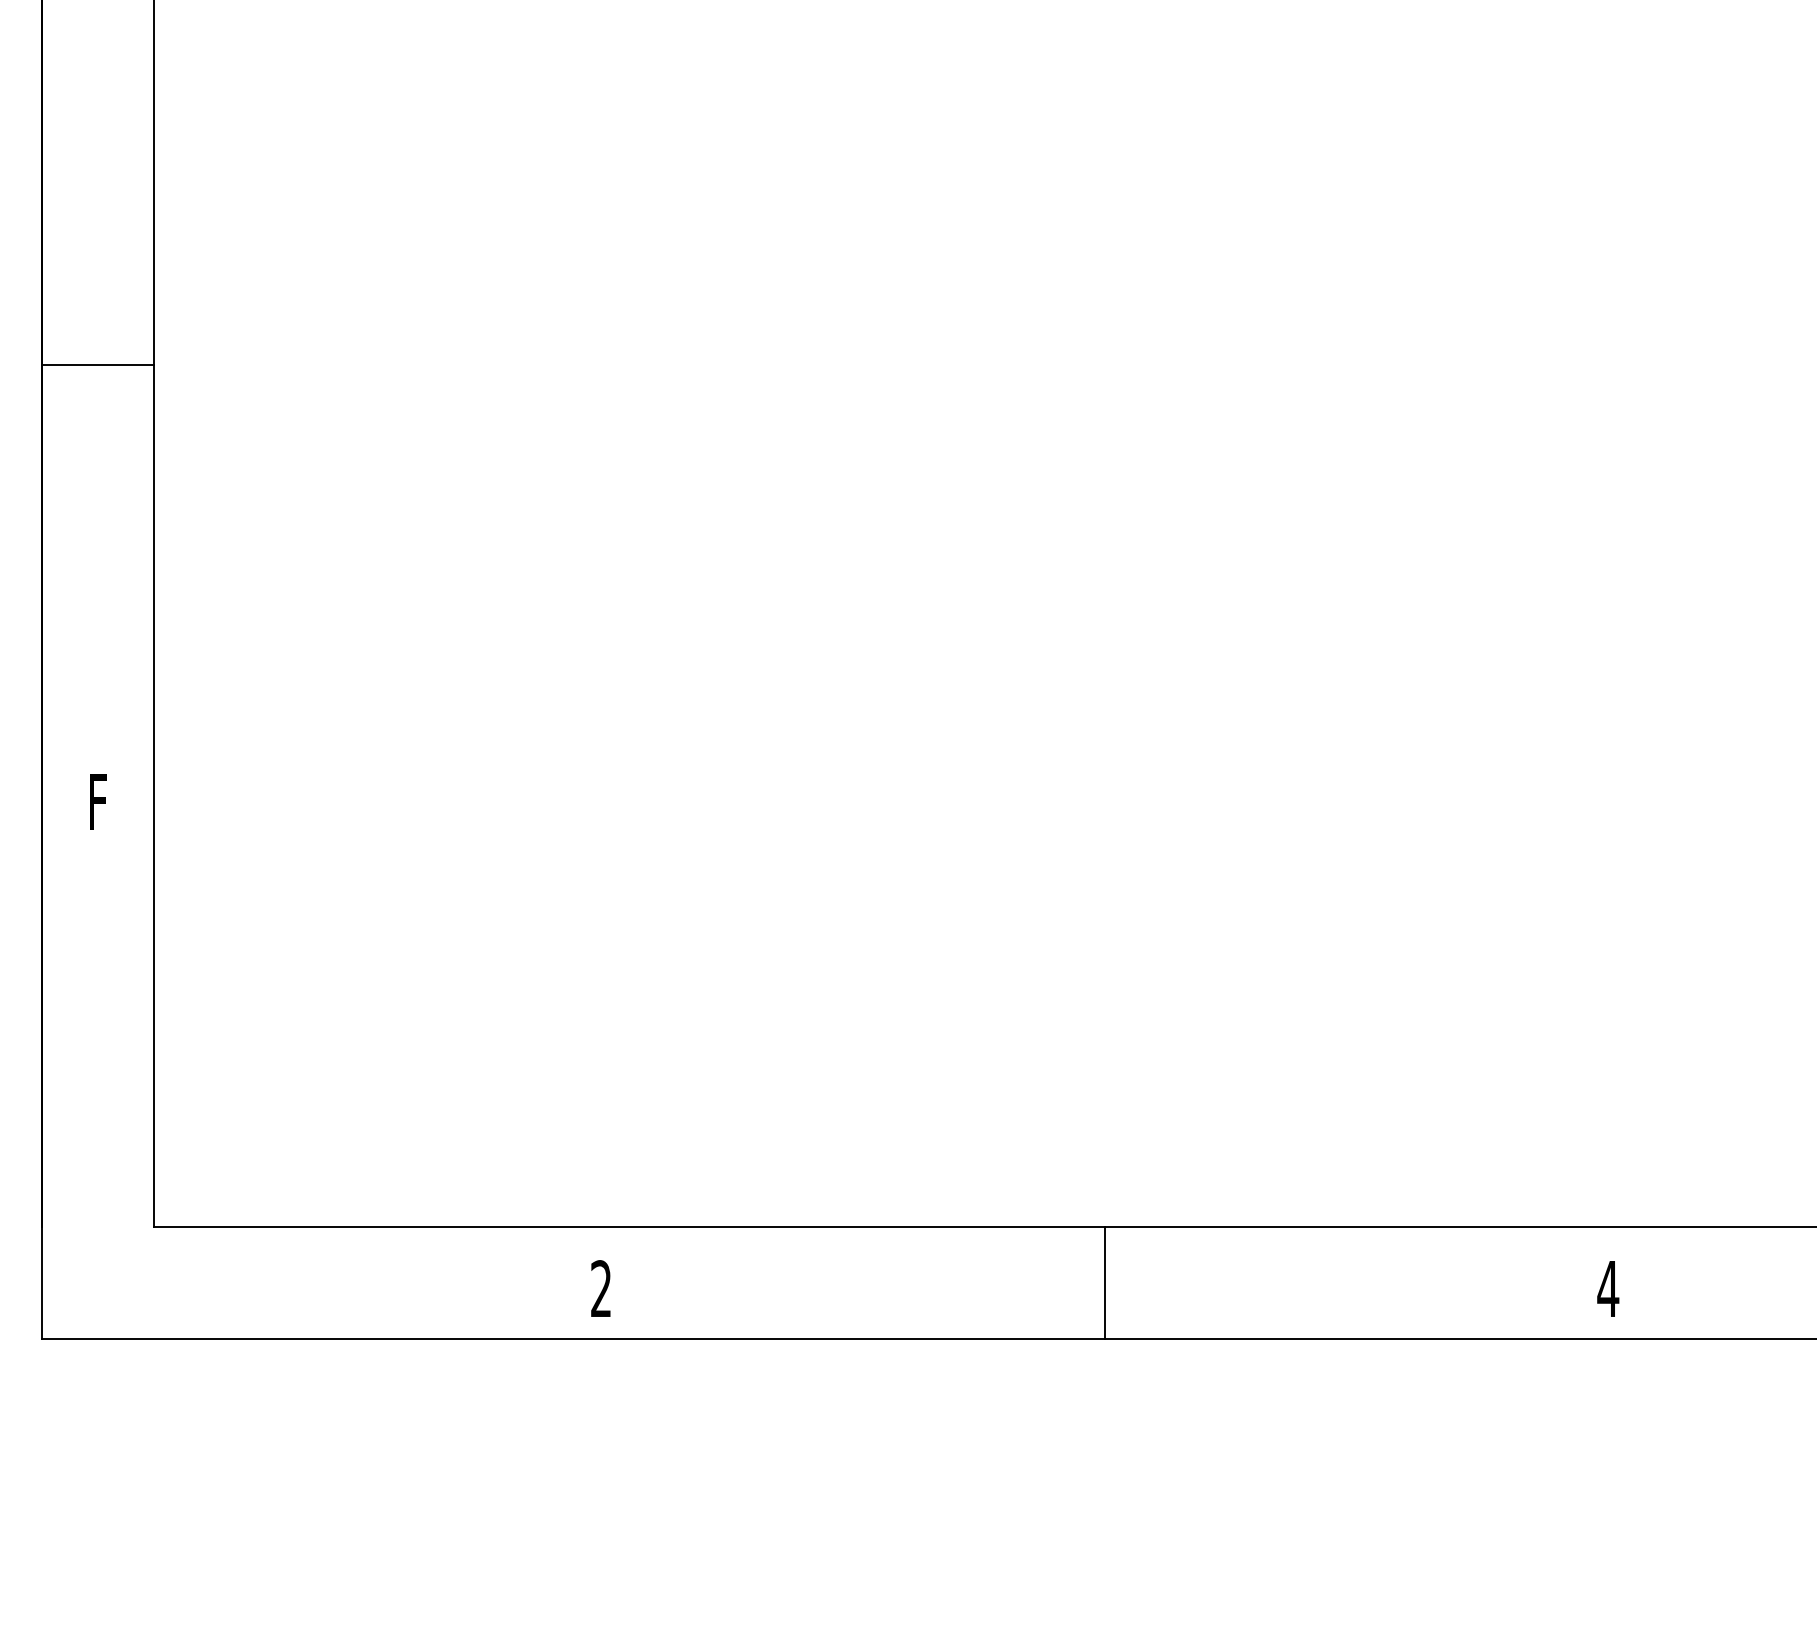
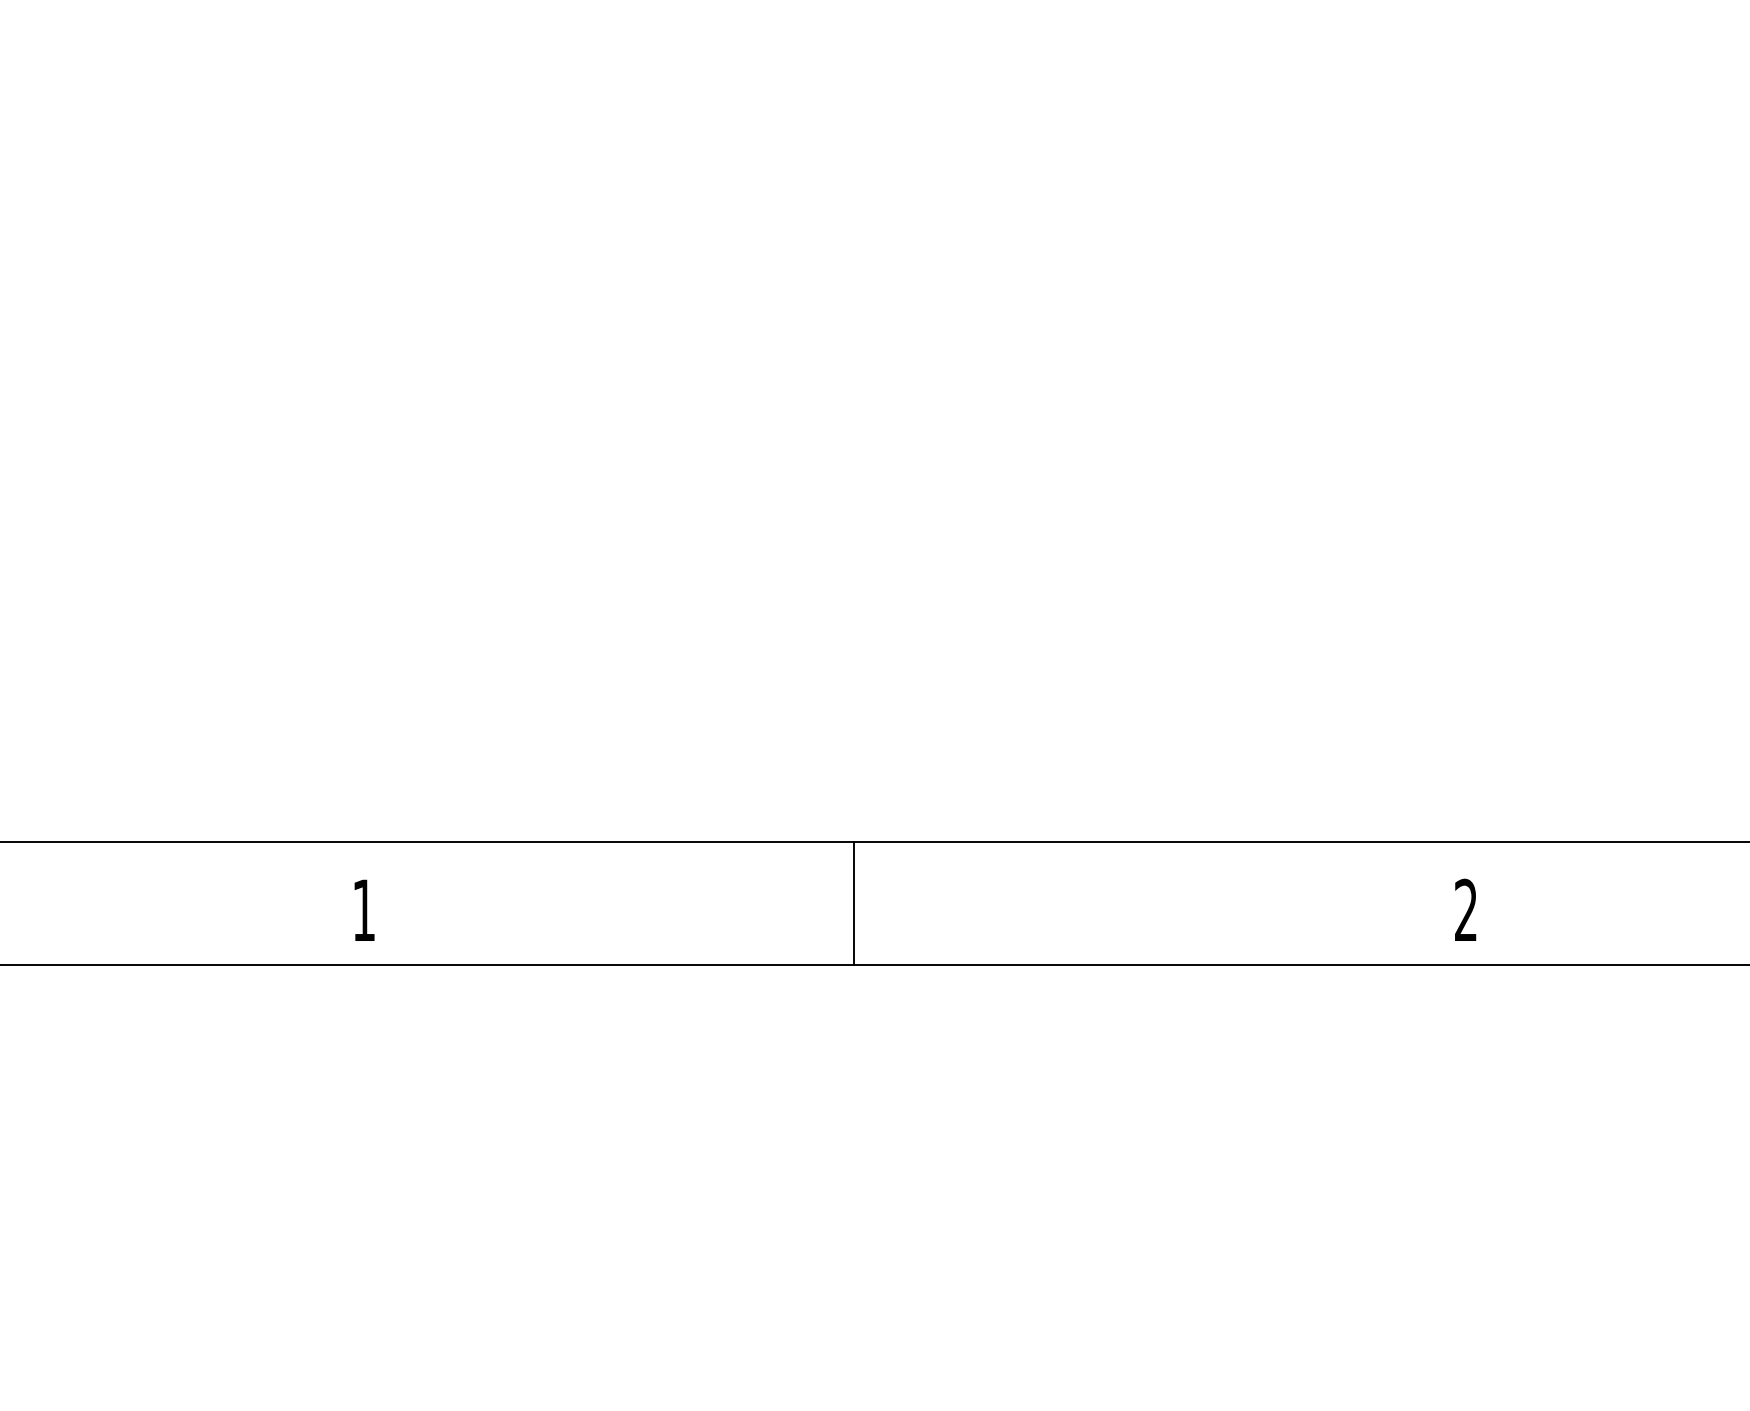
line: (1105, 1282) -> (854, 903), moved
text: (600, 1288) -> (363, 909), 2 -> 1
text: (1608, 1288) -> (1466, 909), 4 -> 2

